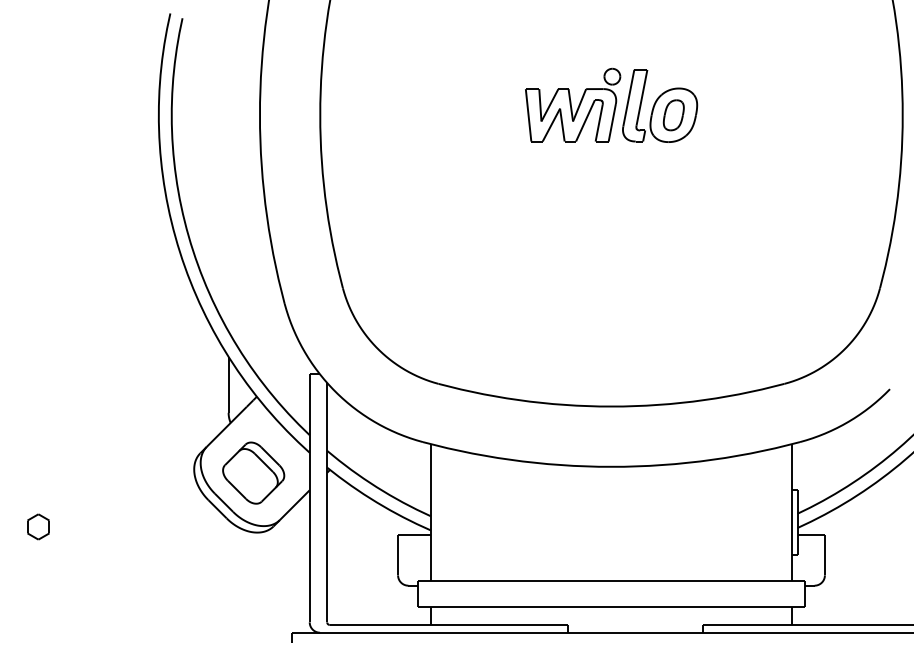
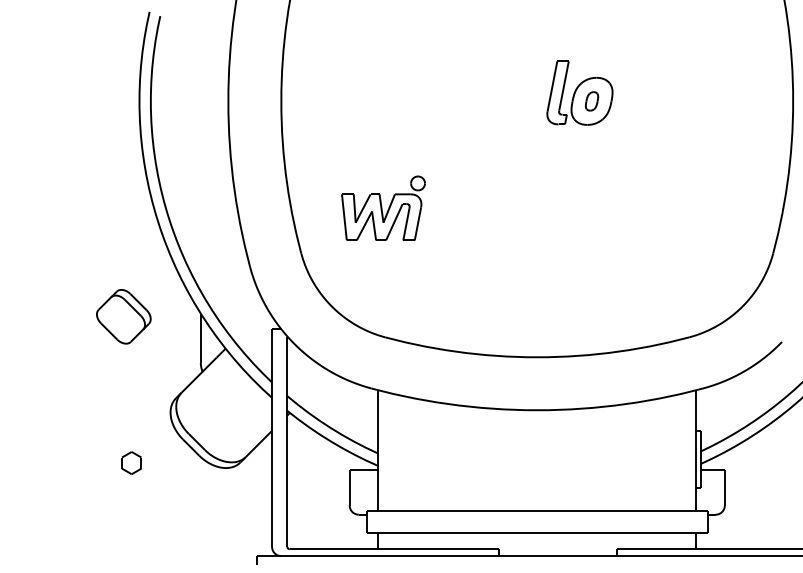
part: (573, 104) -> (383, 207), moved
part: (673, 115) -> (591, 101), size x0.7
part: (253, 472) -> (123, 316), moved
part: (38, 526) -> (131, 462), moved

